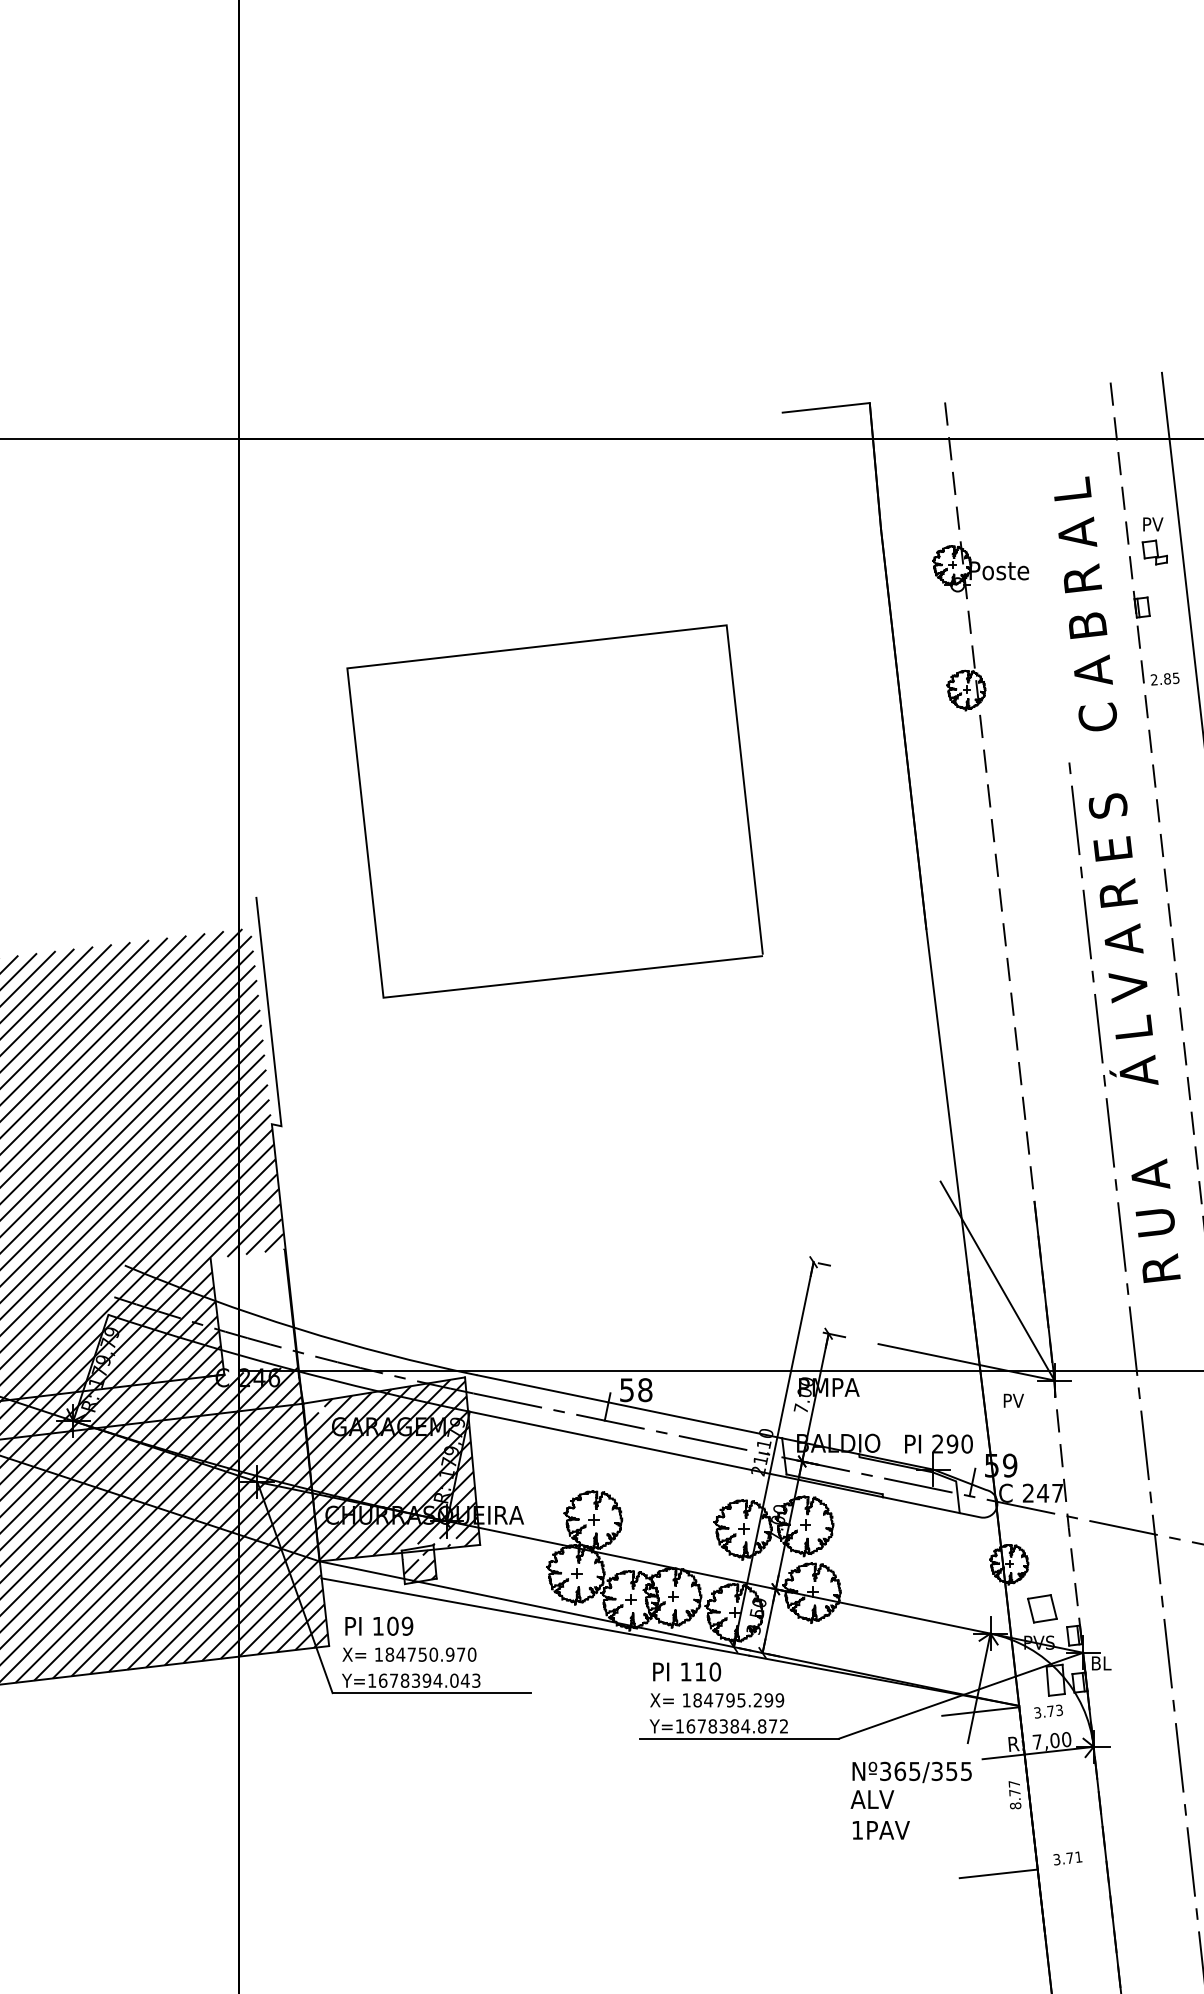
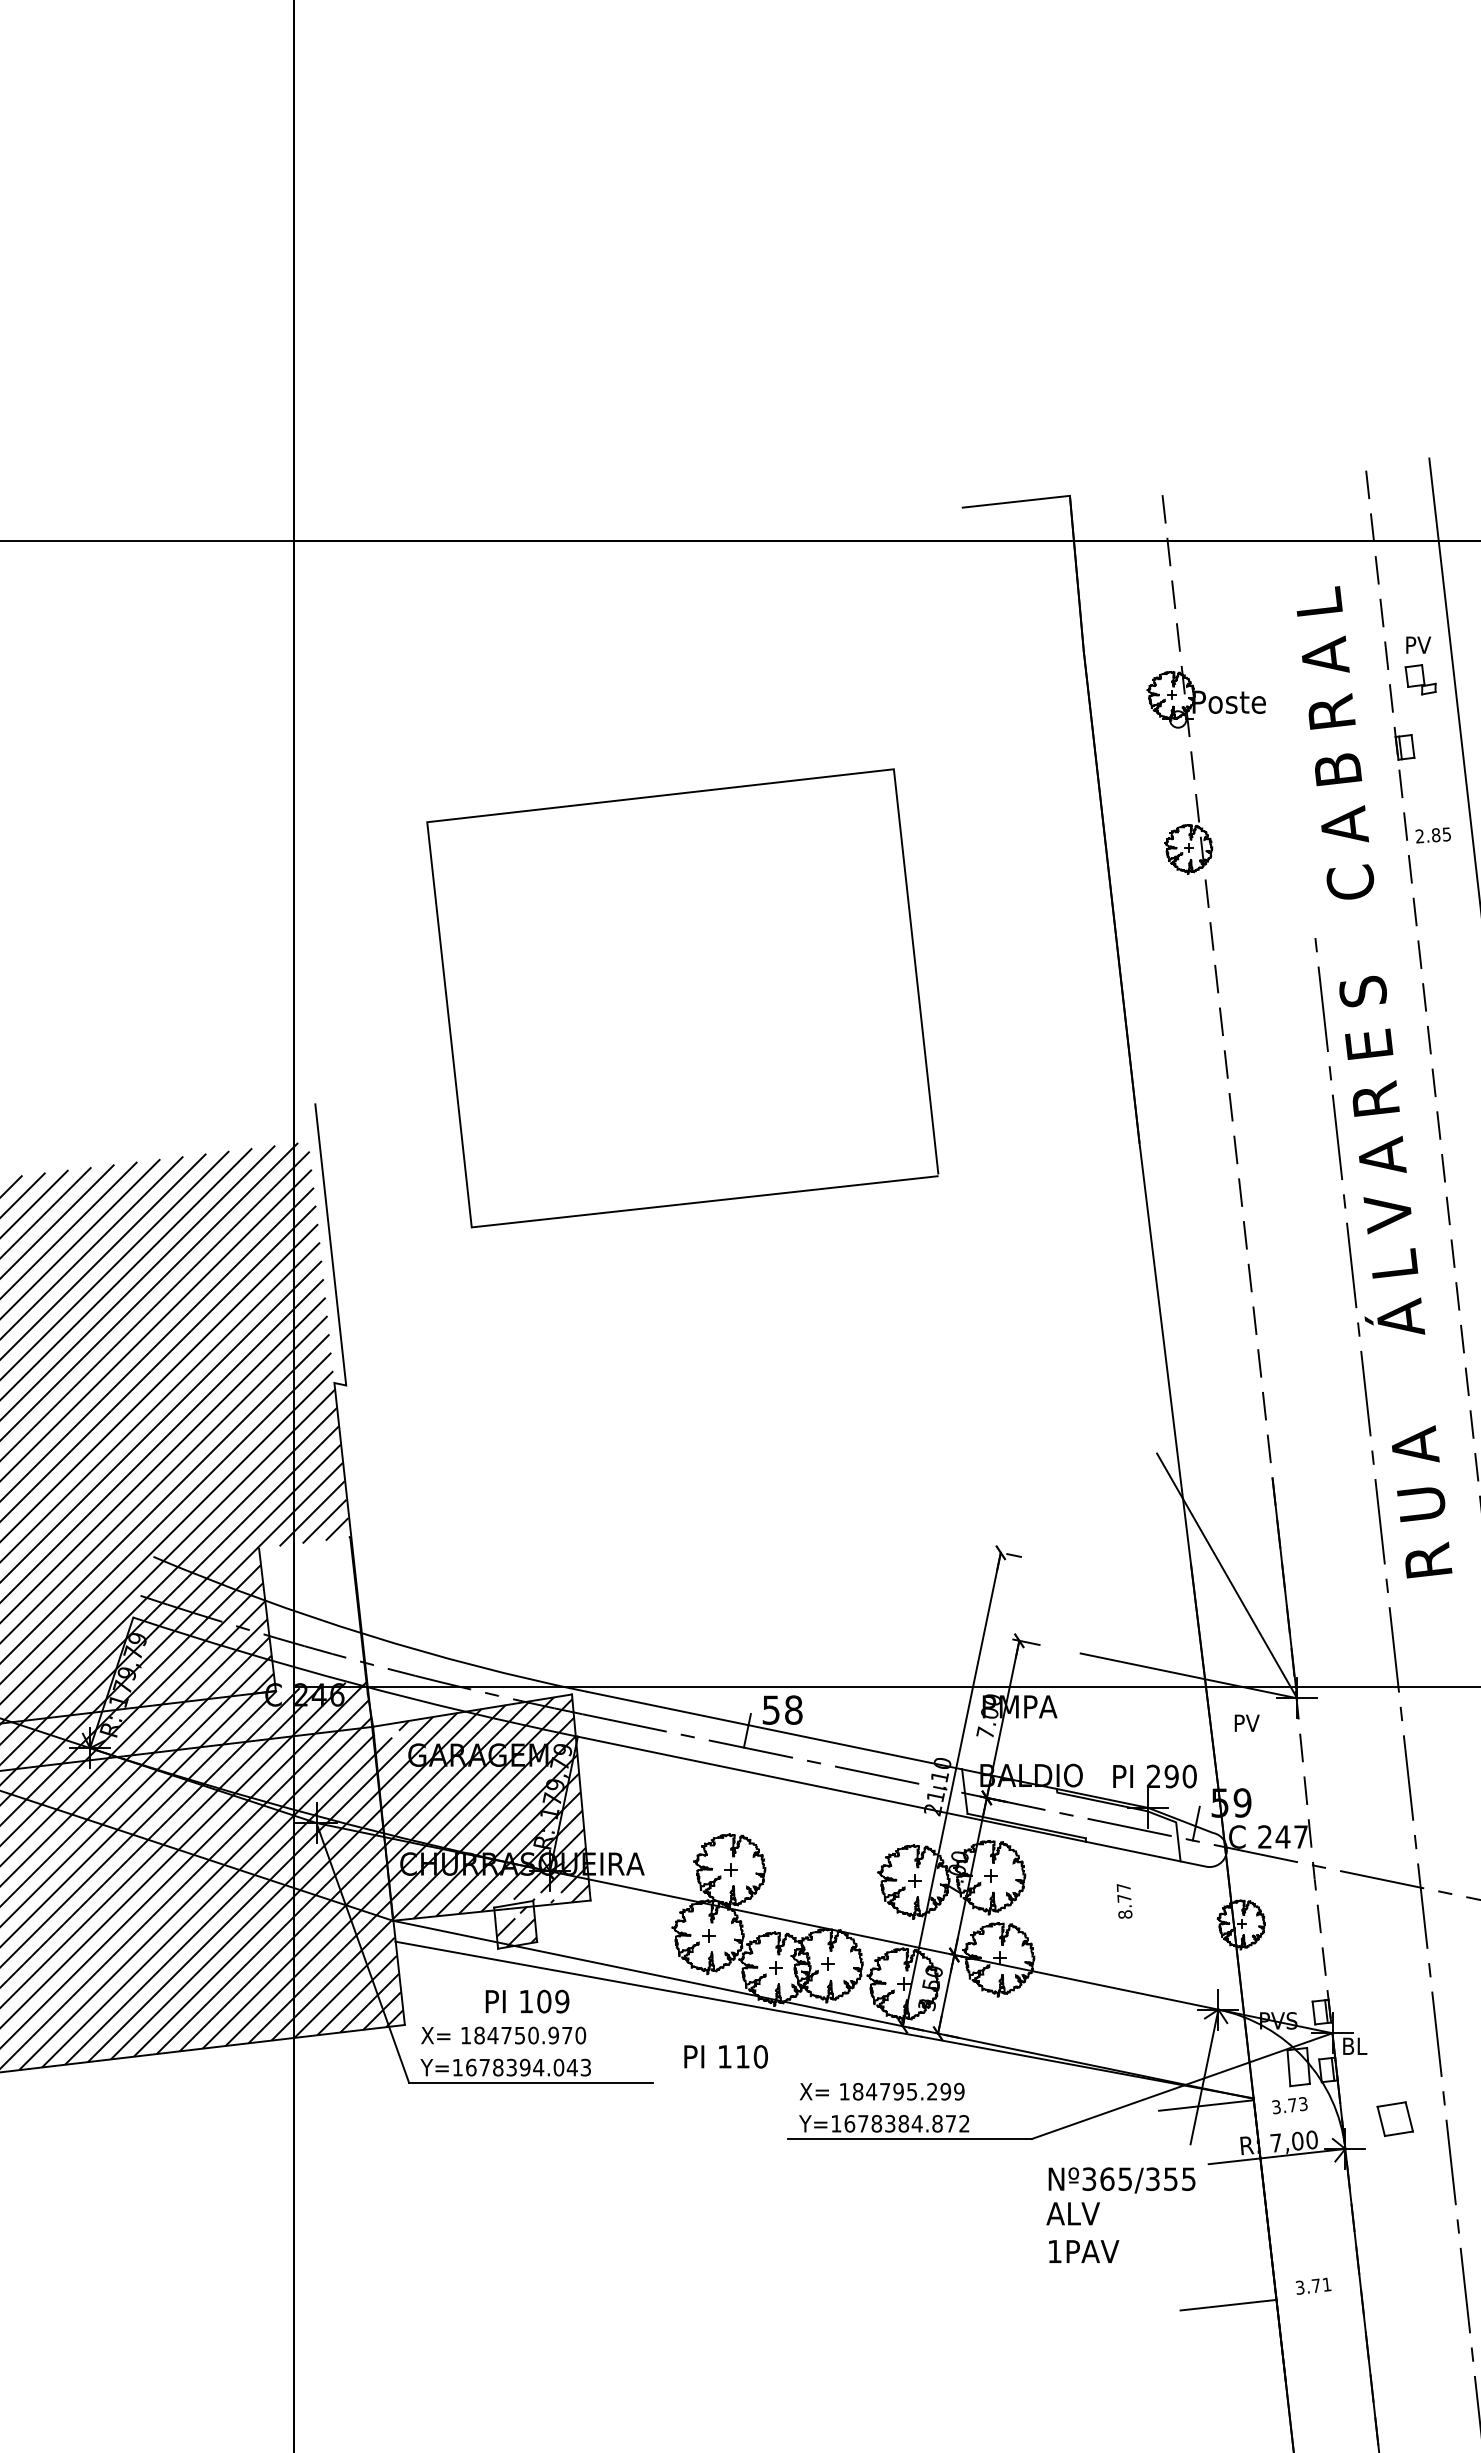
part: (1041, 1609) -> (1394, 2119), moved
text: (379, 1626) -> (527, 2001), moved
text: (686, 1671) -> (725, 2056), moved
text: (1014, 1795) -> (1124, 1901), moved

